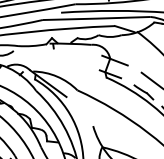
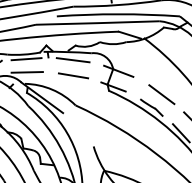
line: (34, 50) -> (26, 59), added
line: (74, 51) -> (72, 60), added
line: (34, 61) -> (26, 72), added
line: (75, 64) -> (73, 75), added

